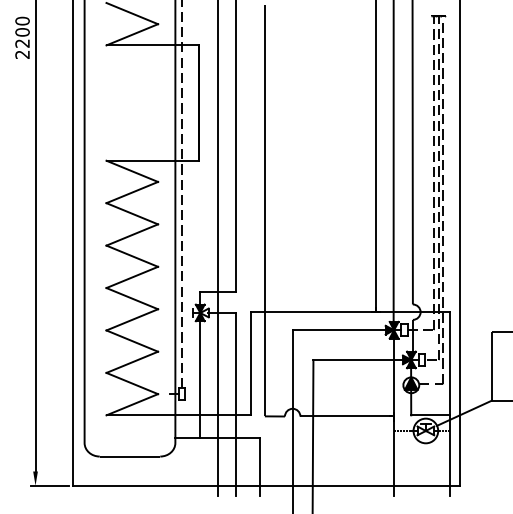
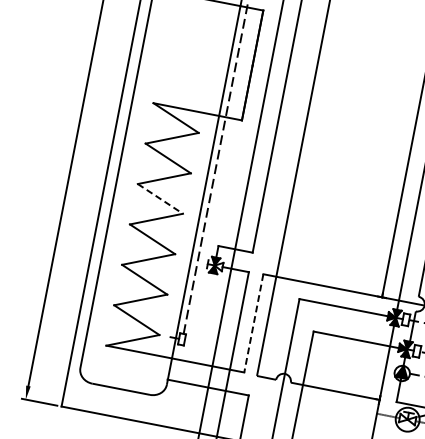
line: (132, 256) -> (160, 199), solid -> dashed
line: (251, 363) -> (254, 323), solid -> dashed
line: (200, 379) -> (202, 328), removed

